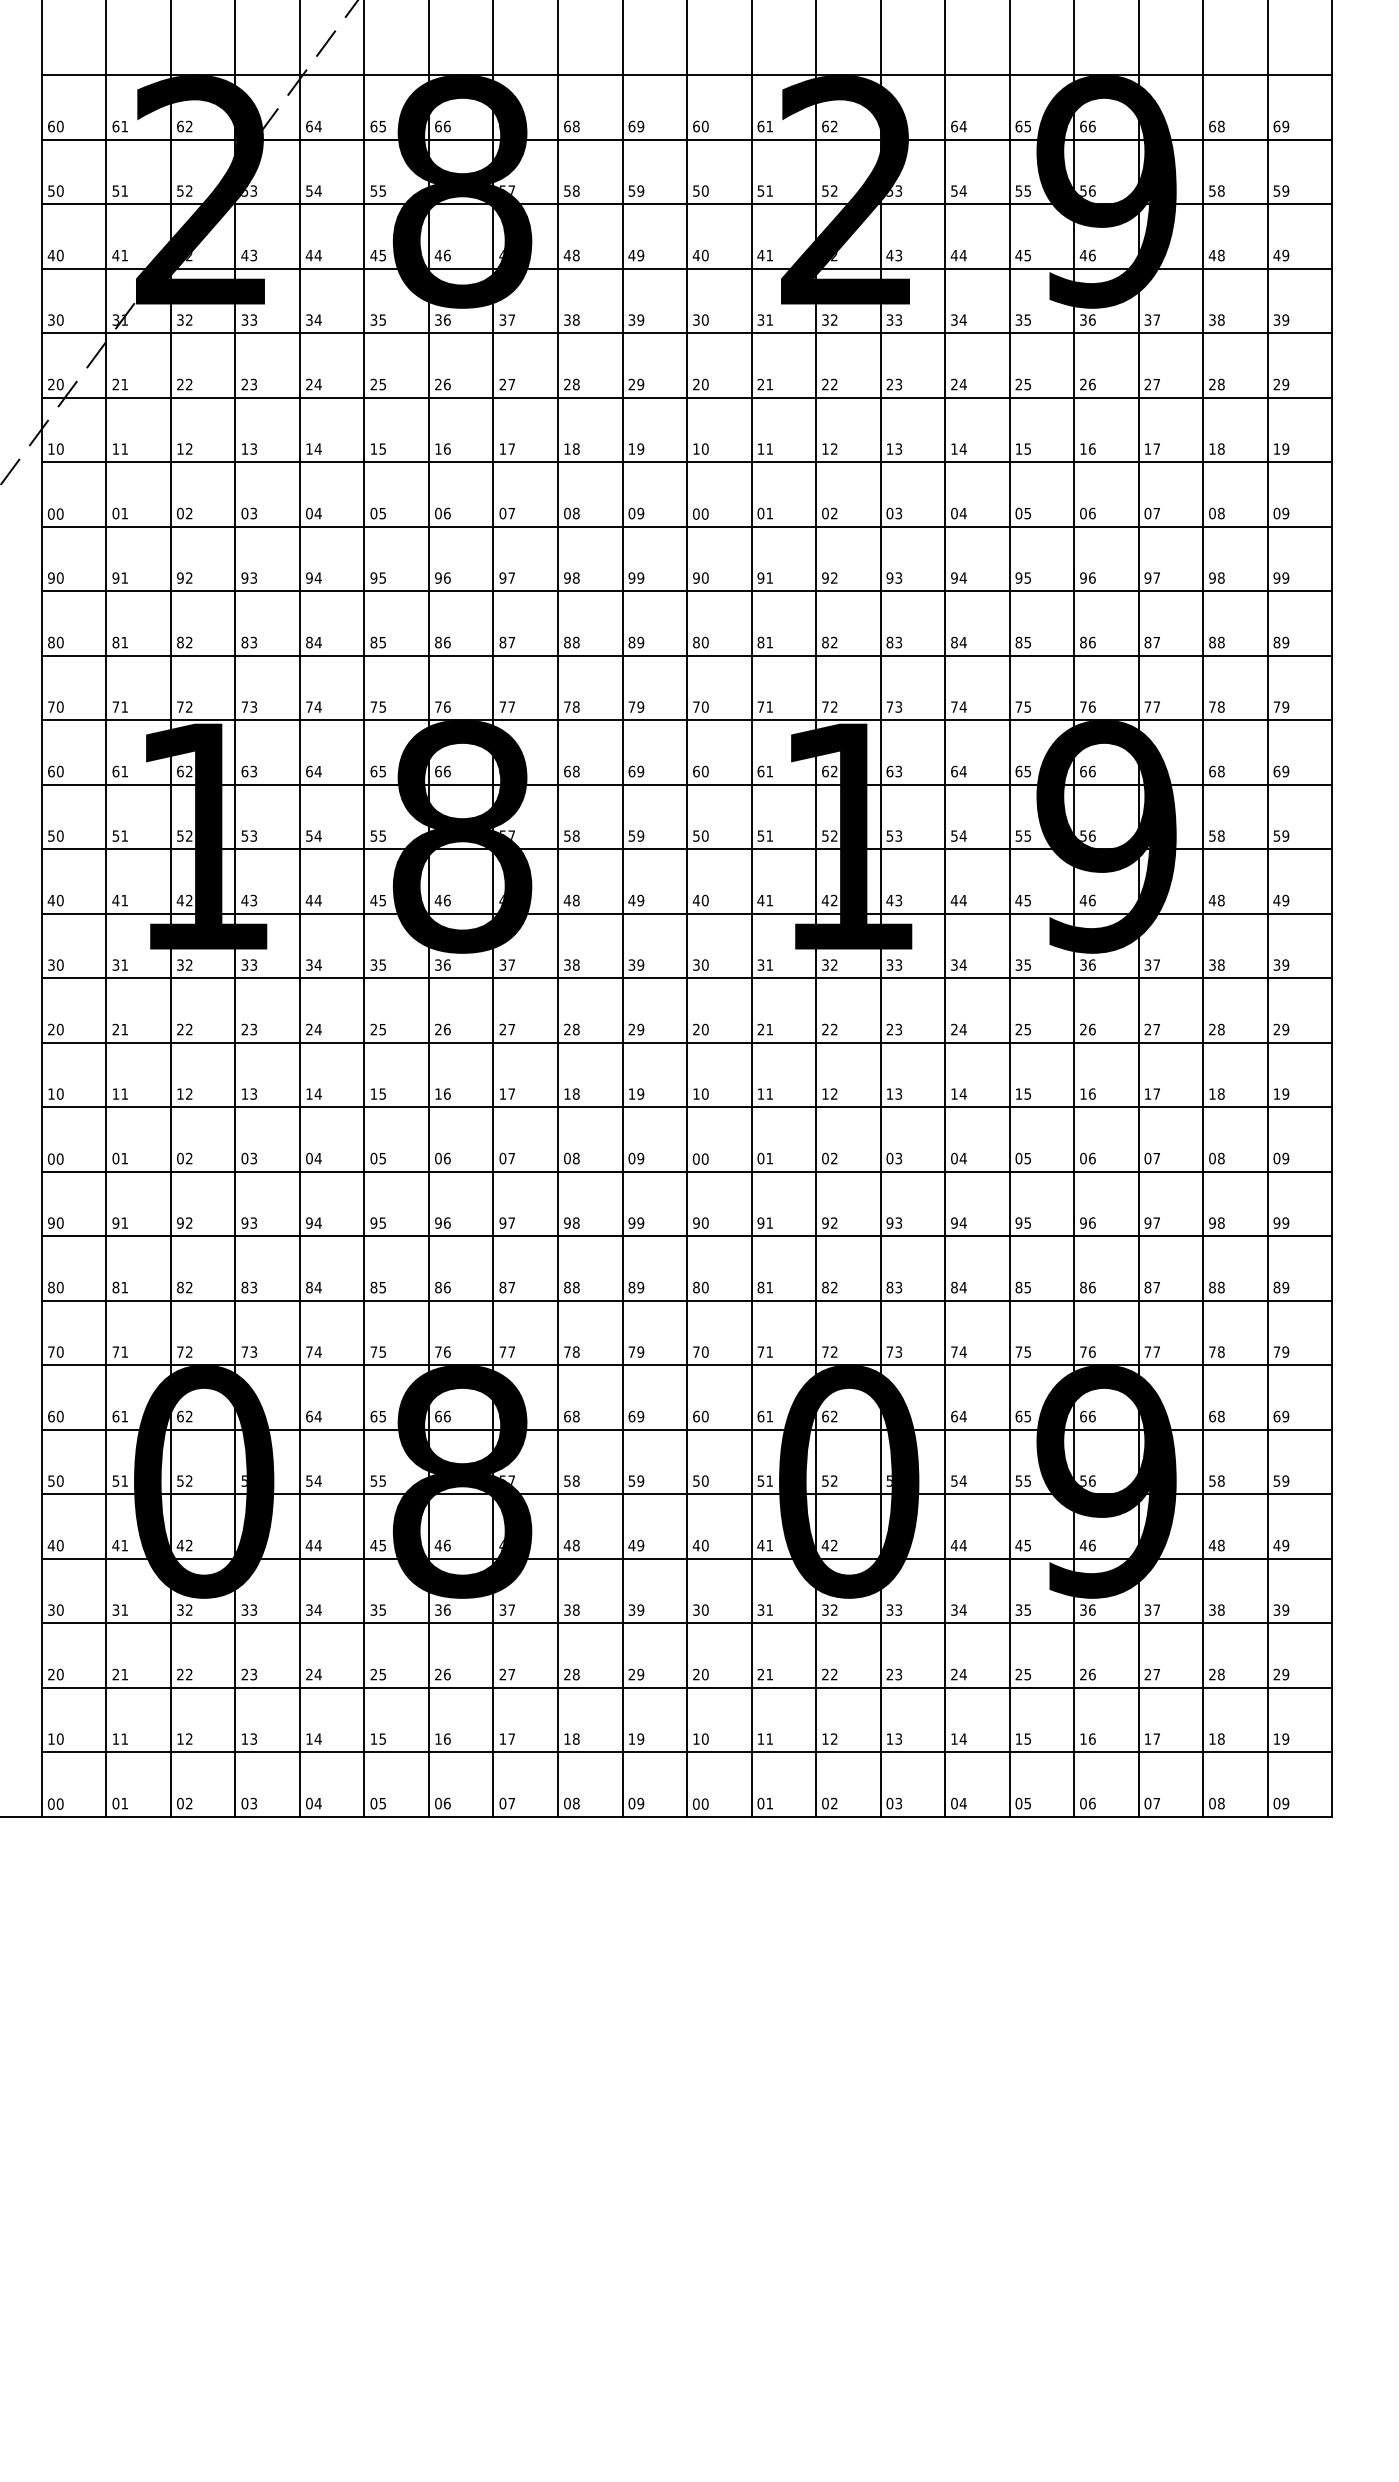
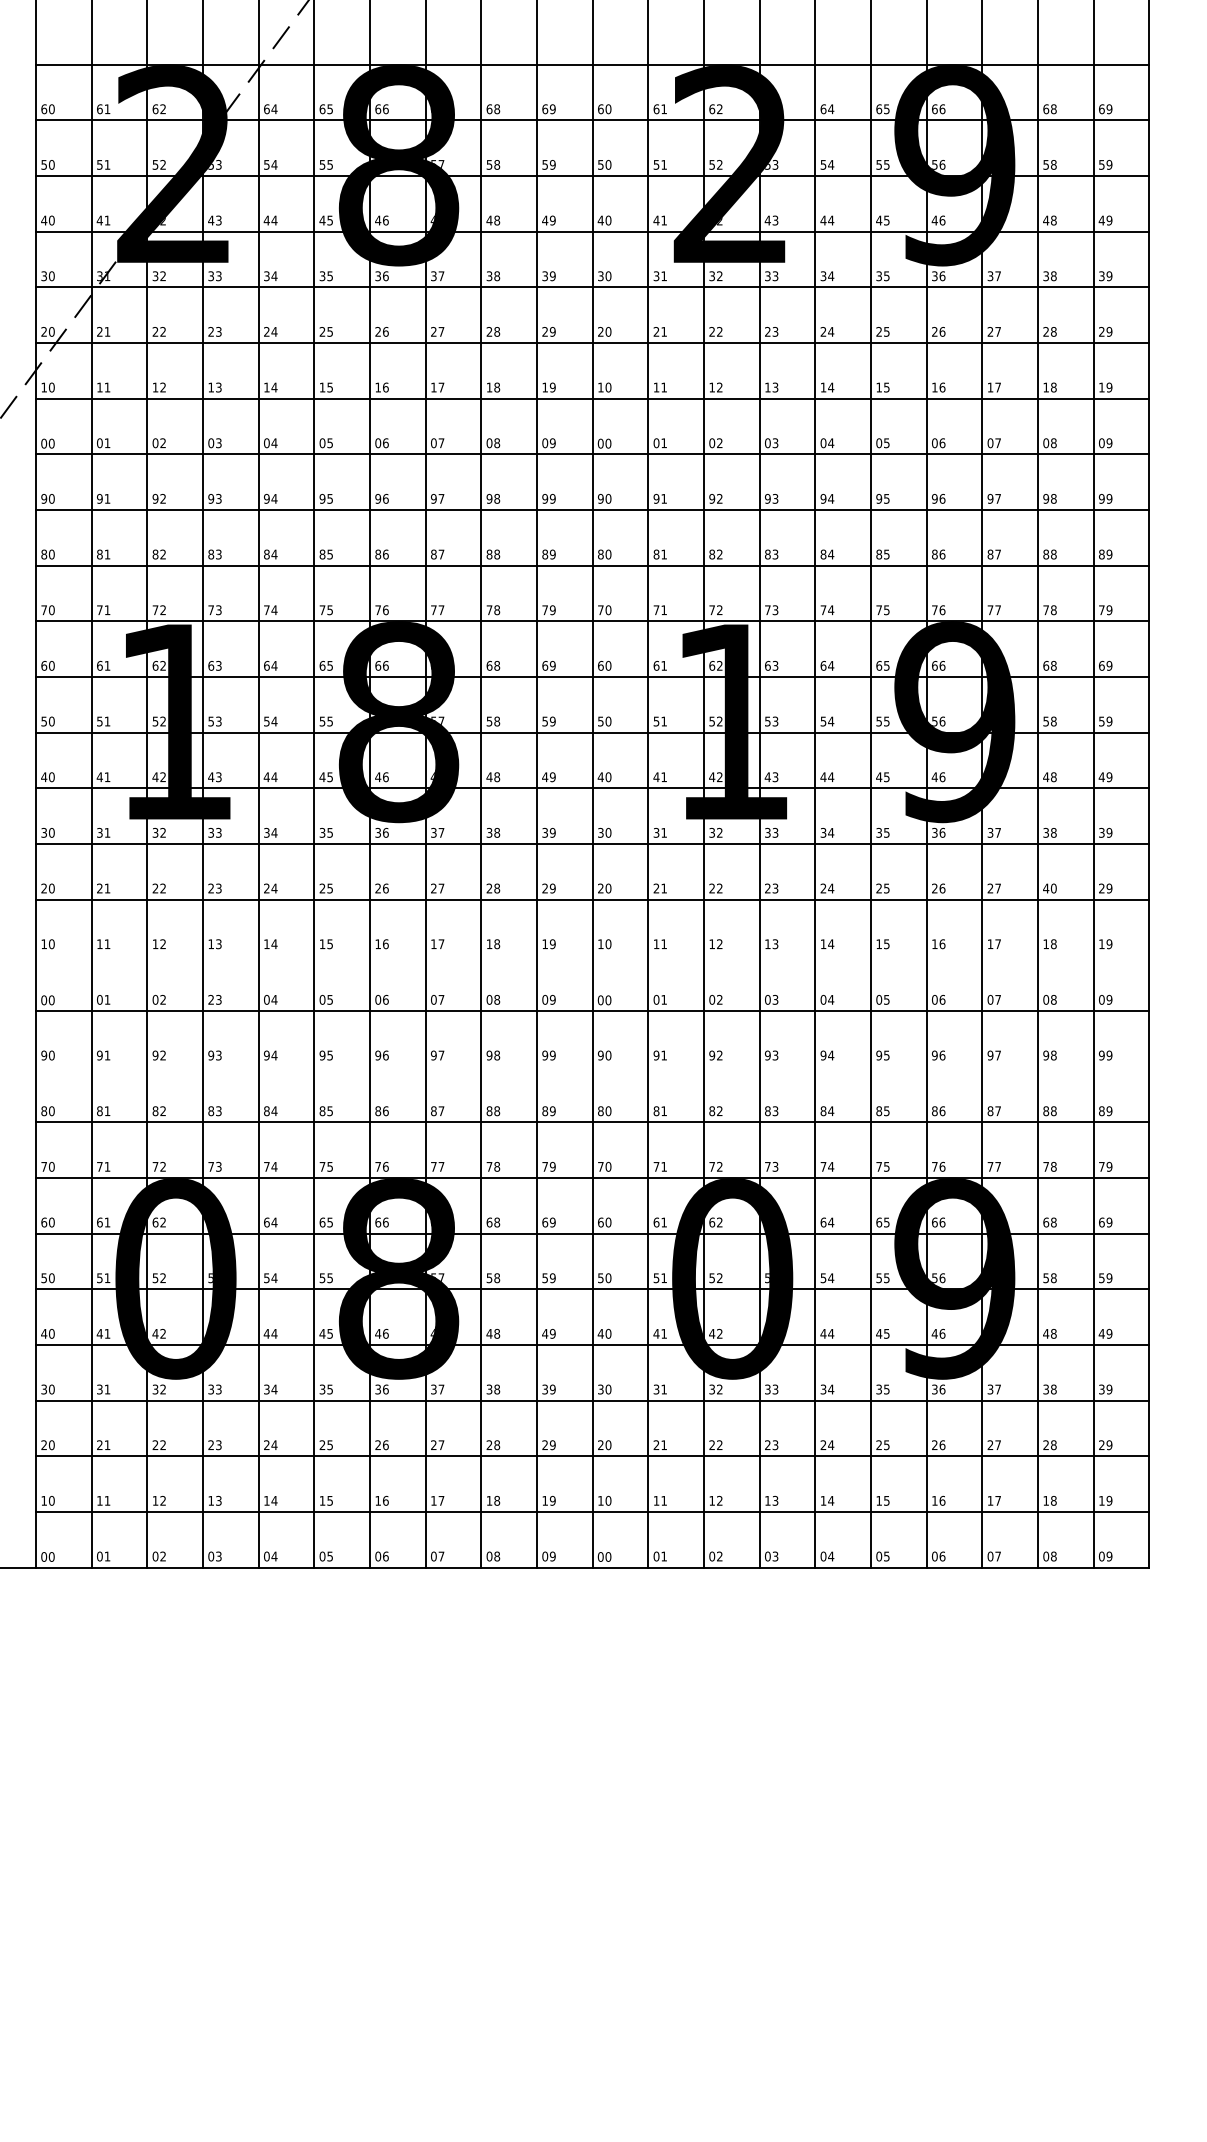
text: (1216, 1029) -> (1049, 888), 28 -> 40
line: (686, 1107) -> (592, 955), removed
text: (244, 1158) -> (210, 999), 03 -> 23
line: (686, 1236) -> (592, 1067), removed

